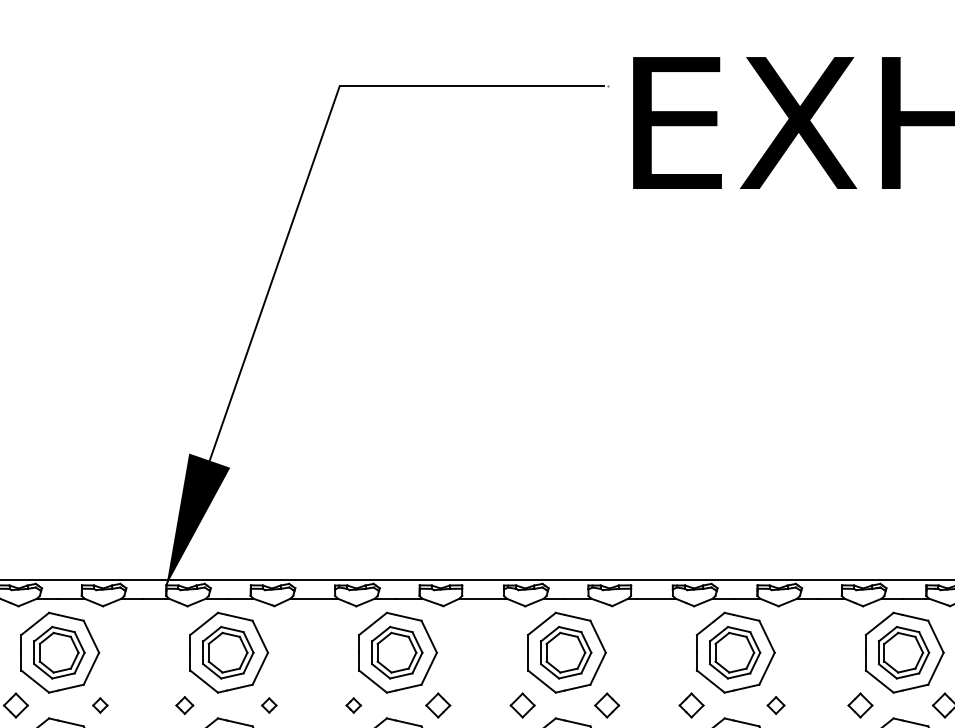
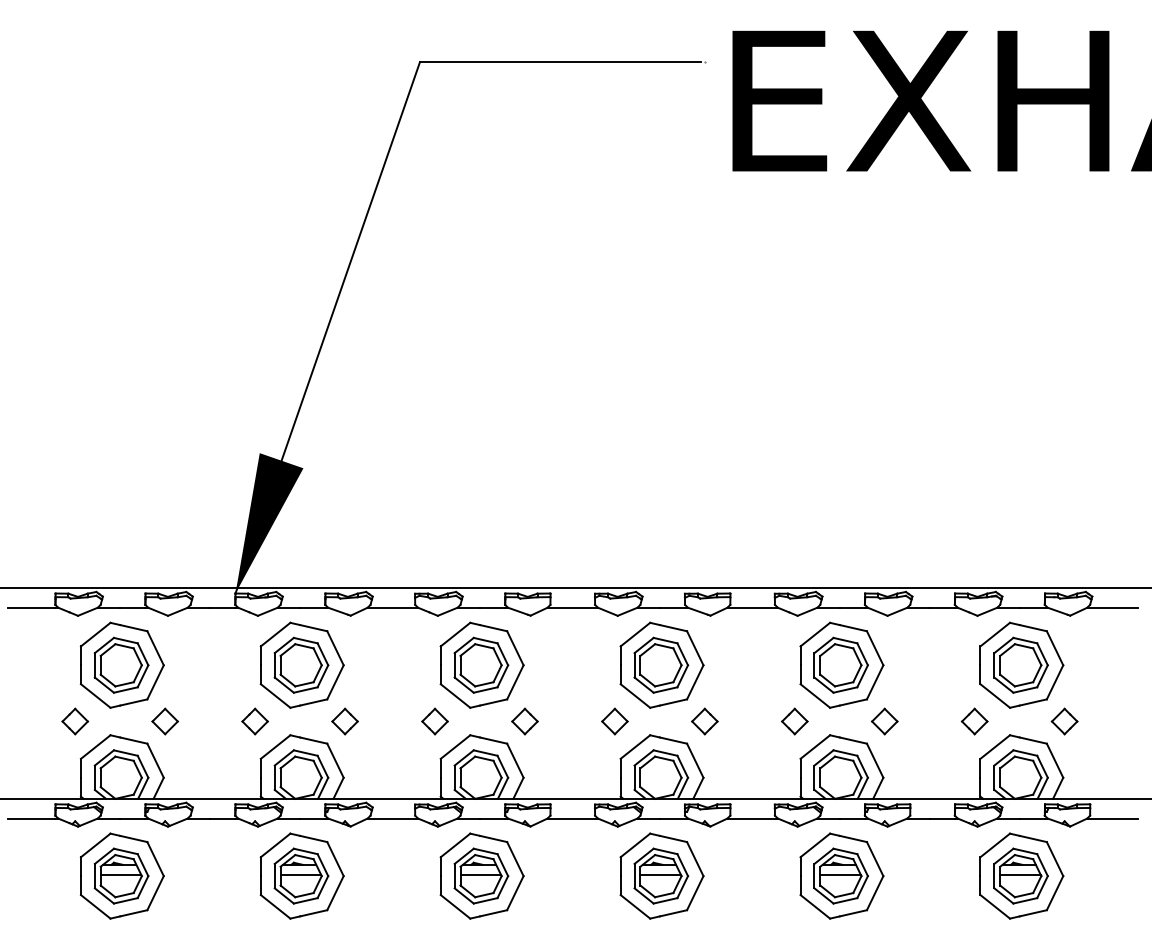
part: (99, 705) -> (164, 721), size x1.67
part: (184, 705) -> (254, 721), size x1.43
part: (268, 705) -> (344, 721), size x1.67
part: (353, 705) -> (434, 721), size x1.67
part: (775, 705) -> (884, 721), size x1.43

